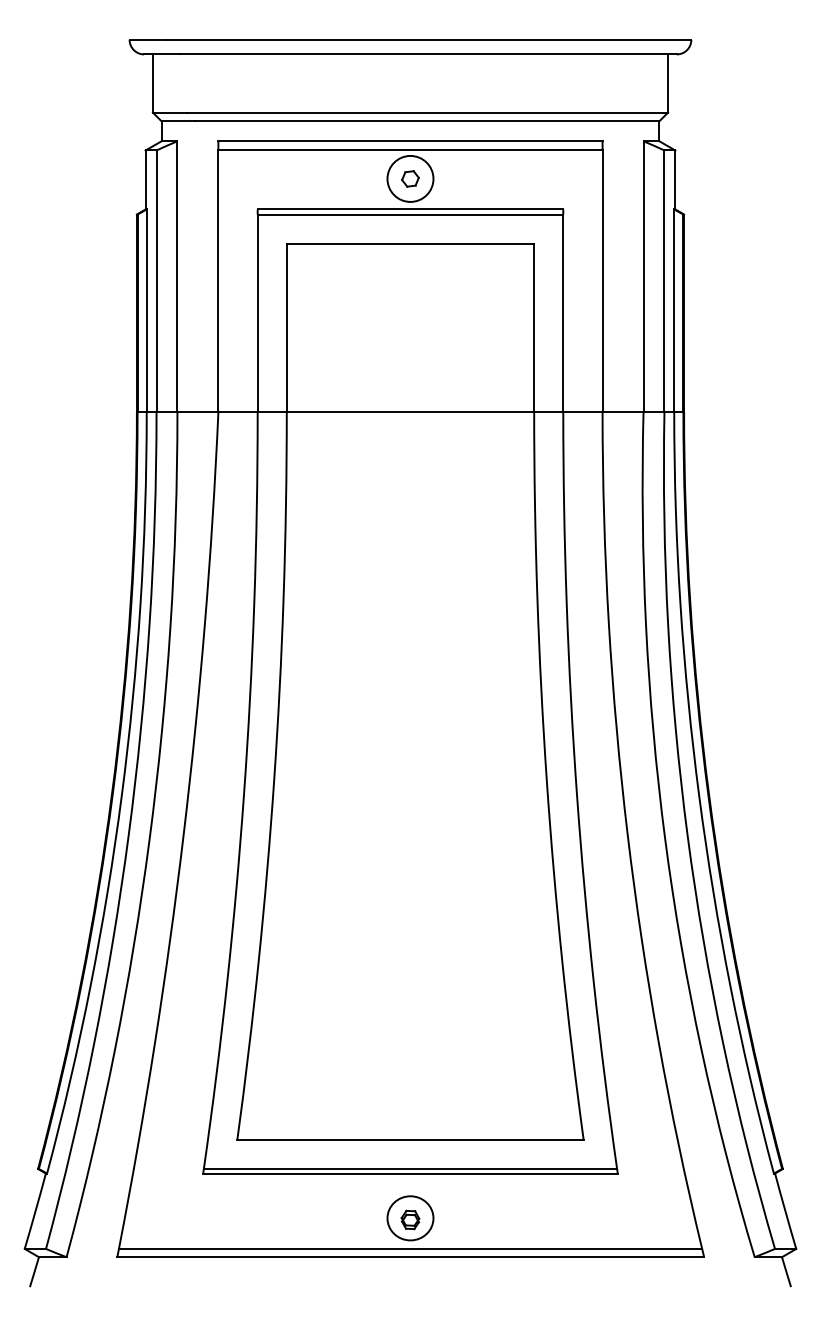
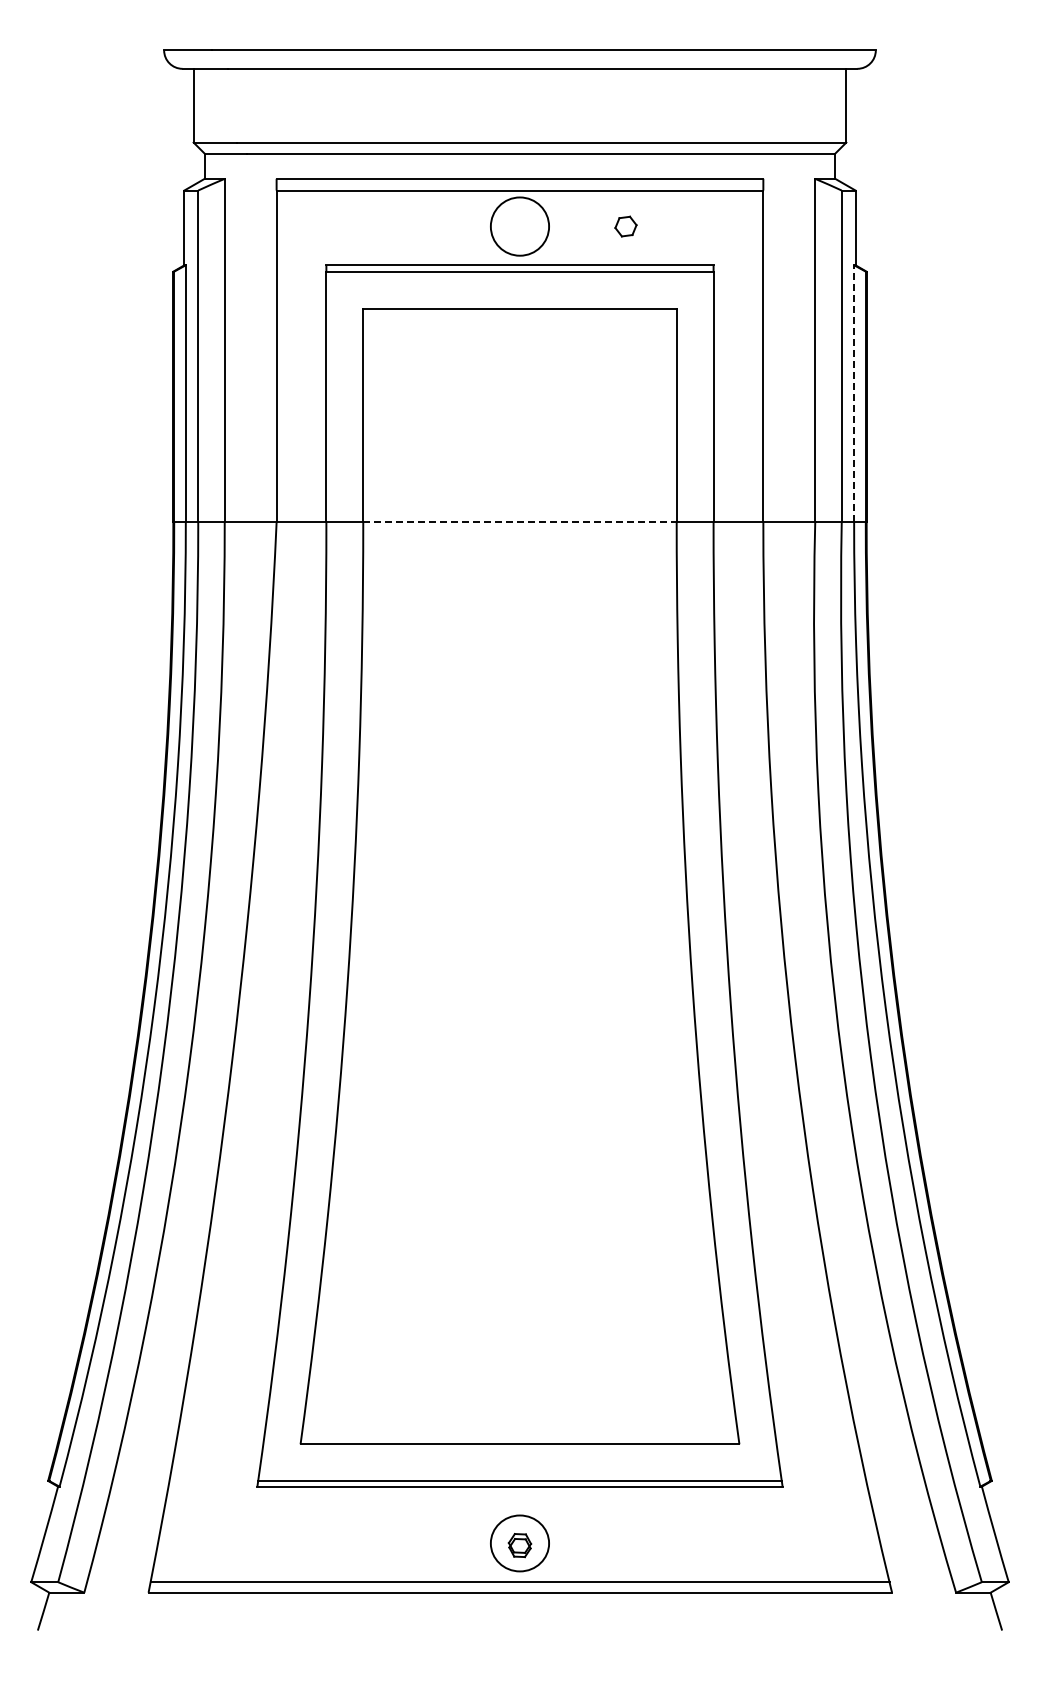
part: (410, 178) -> (625, 226), moved
line: (674, 310) -> (854, 393), solid -> dashed
line: (410, 412) -> (519, 522), solid -> dashed

